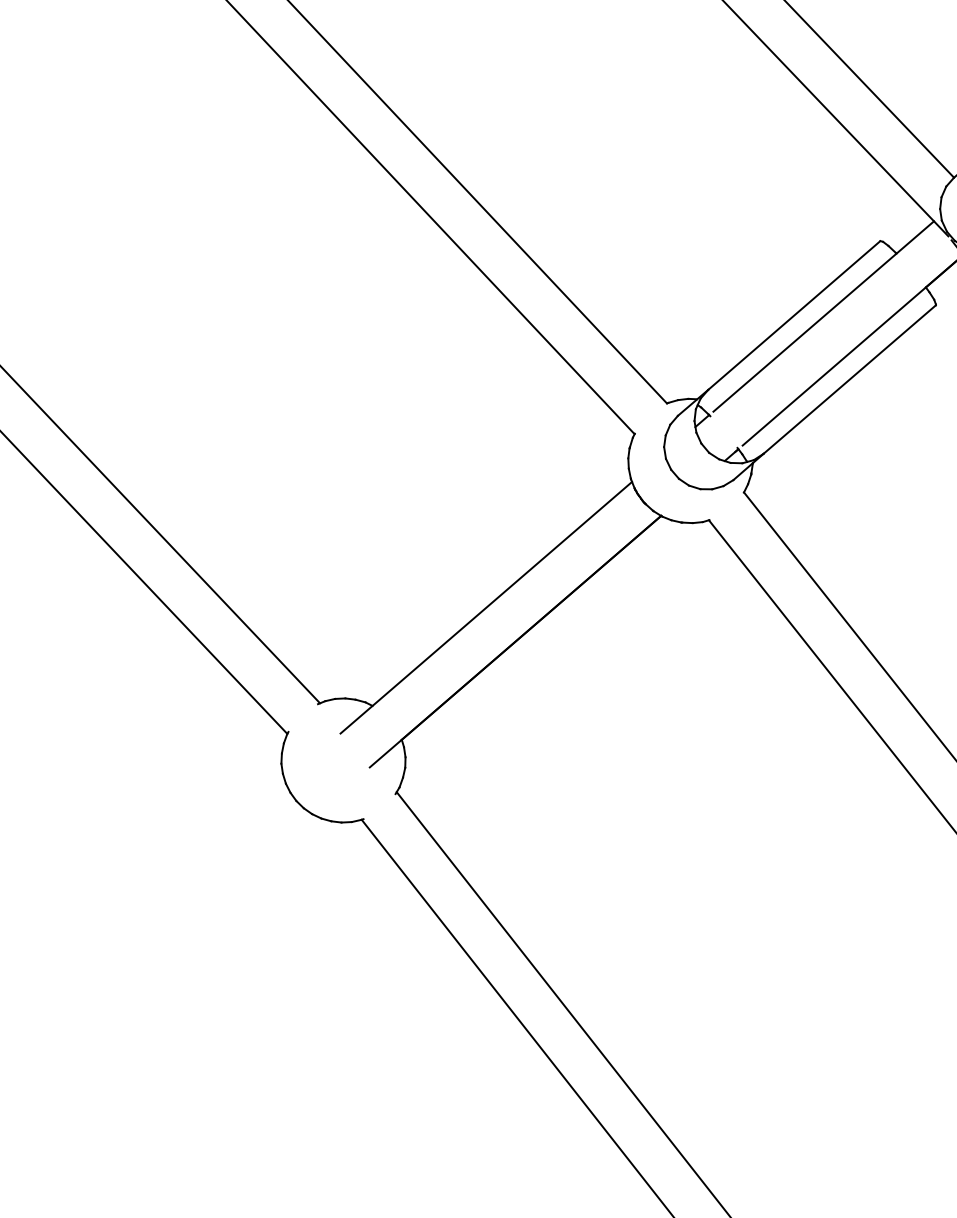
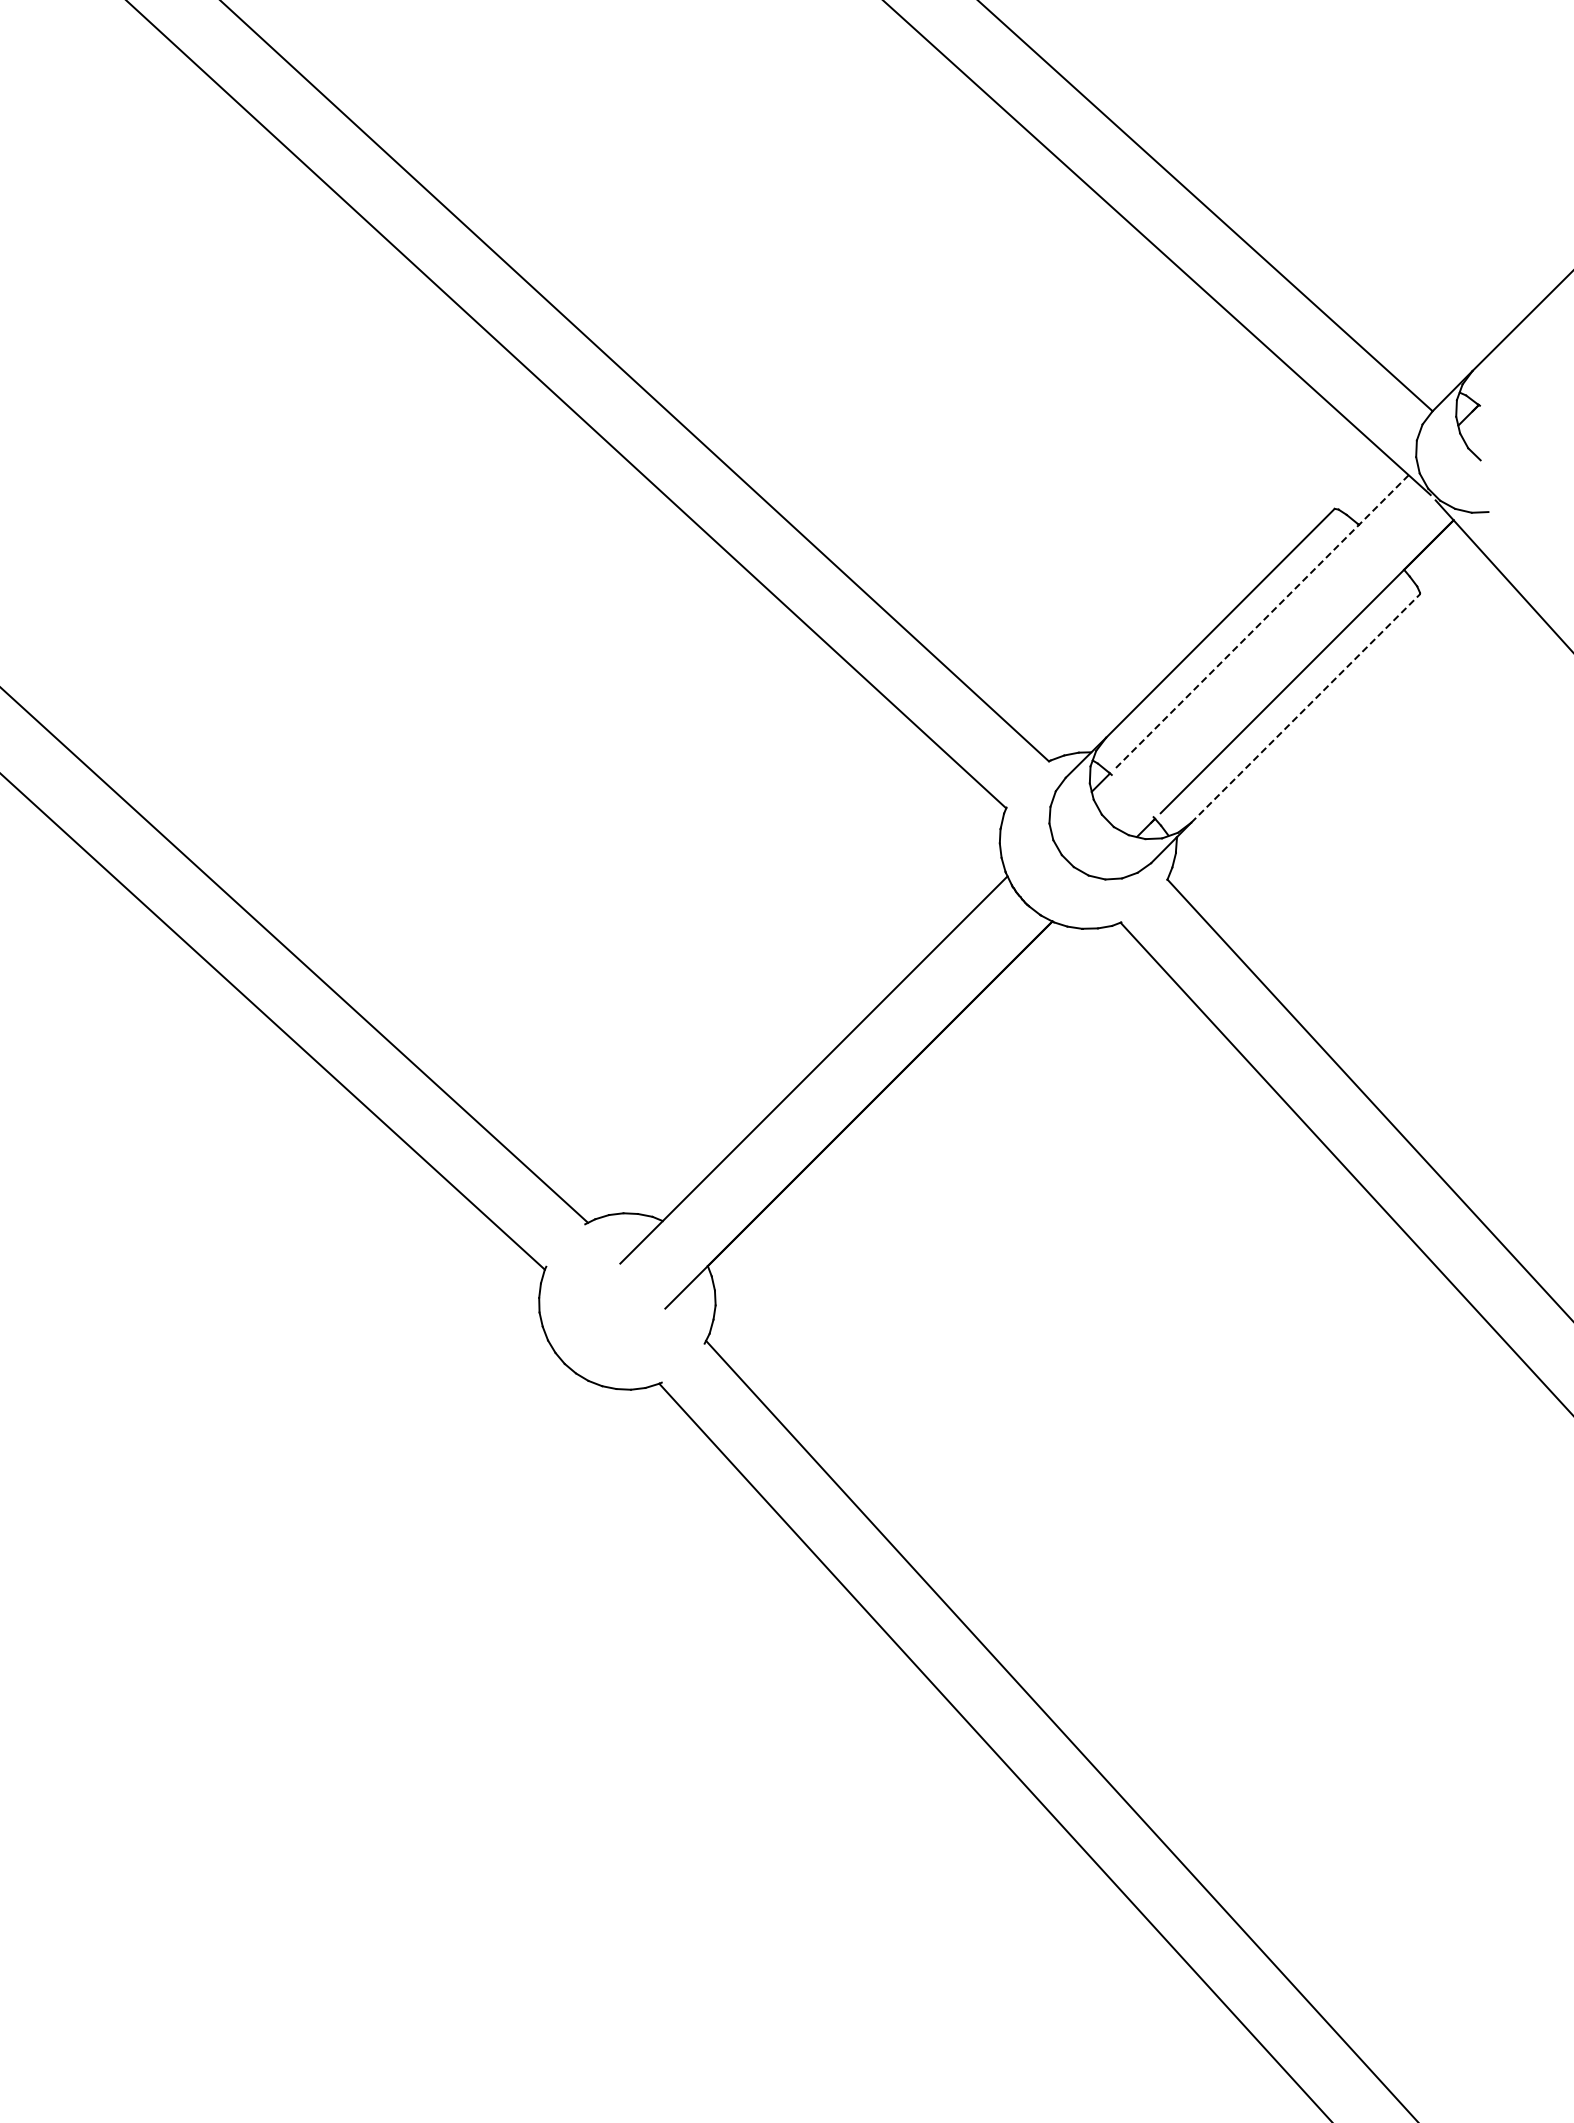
line: (823, 317) -> (1261, 622), solid -> dashed
line: (849, 379) -> (1305, 708), solid -> dashed

